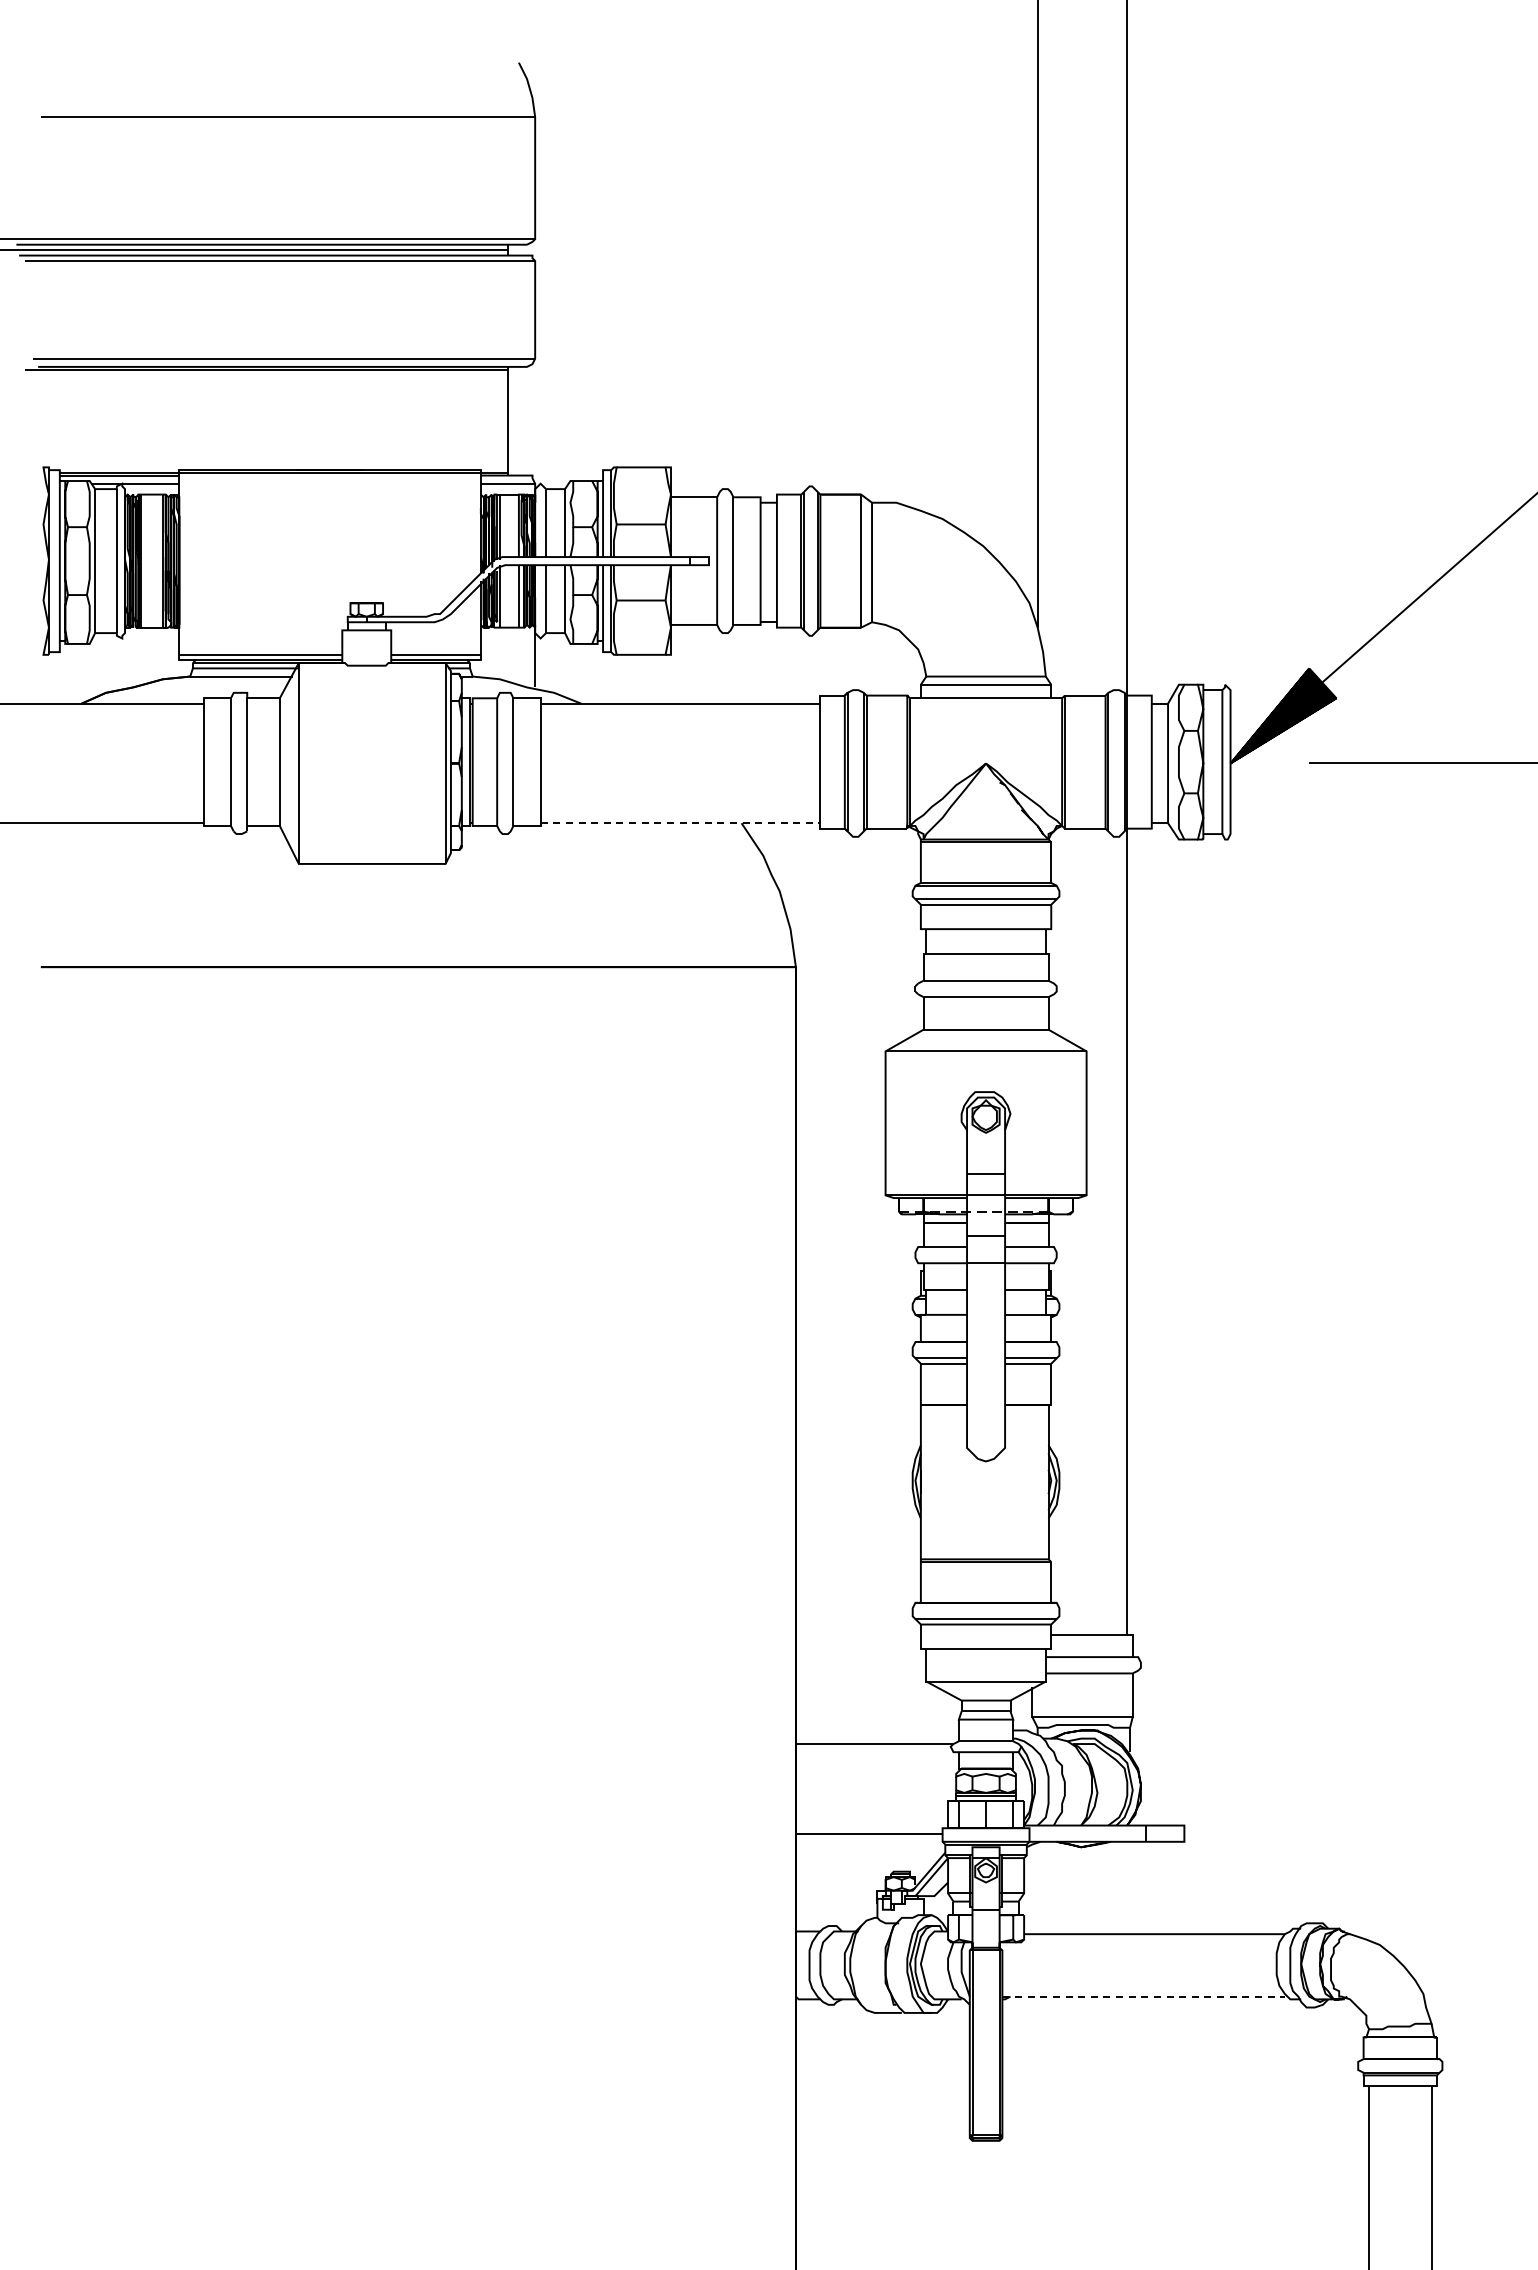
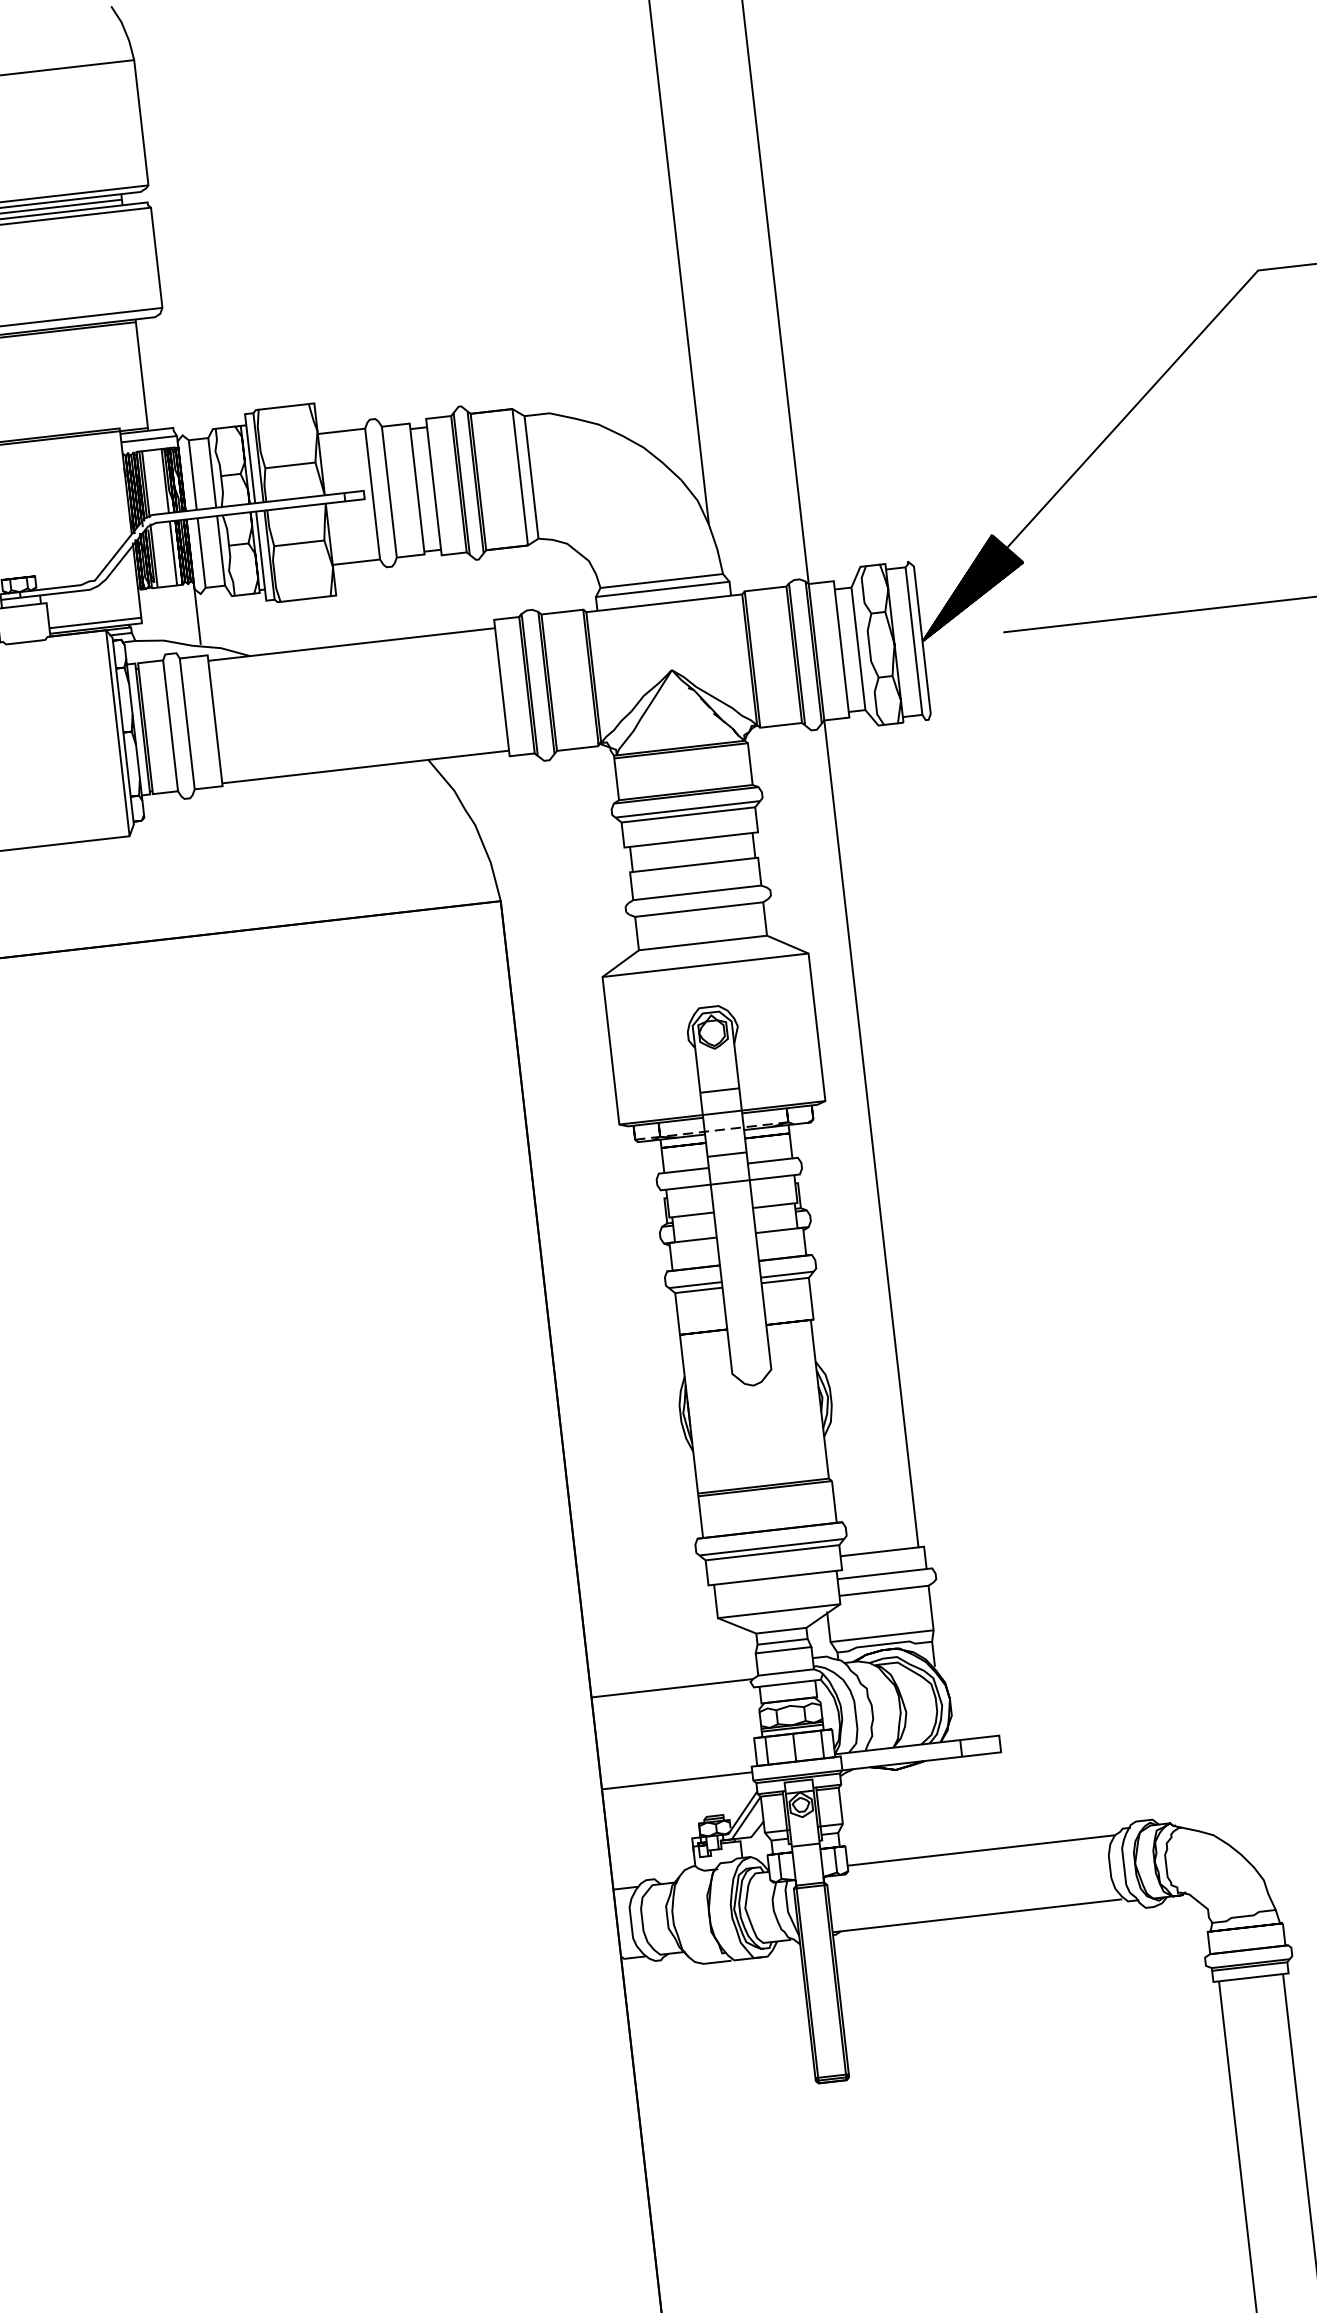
line: (680, 823) -> (365, 767), dashed -> solid
line: (1144, 1996) -> (978, 1915), dashed -> solid

